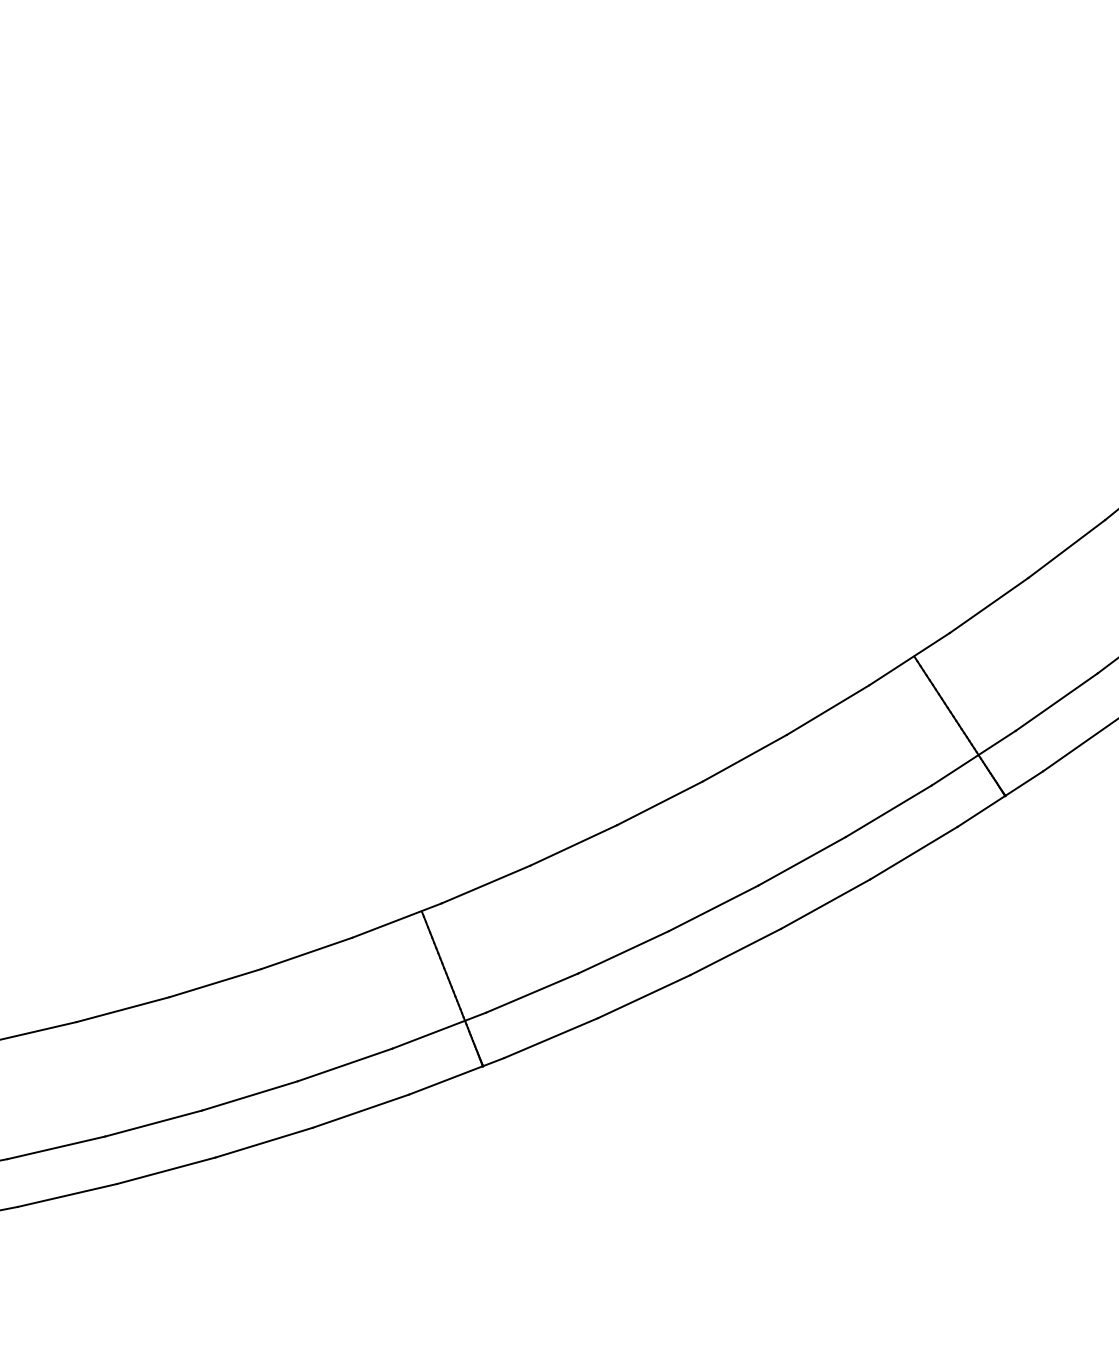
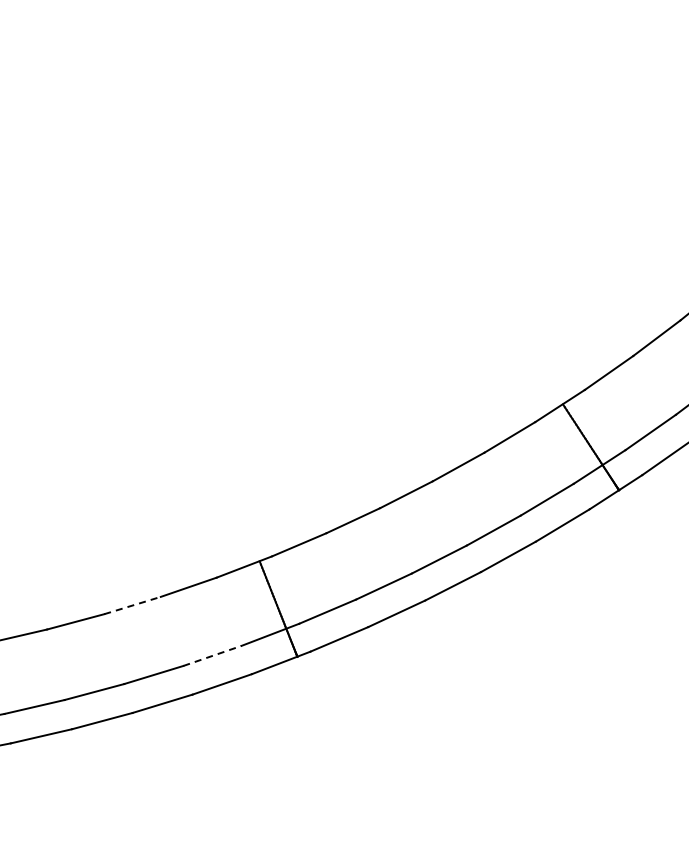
line: (215, 983) -> (132, 605), solid -> dashed
line: (345, 1064) -> (212, 655), solid -> dashed

